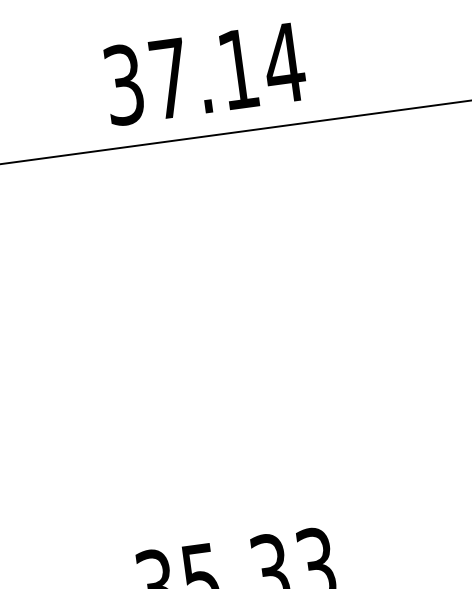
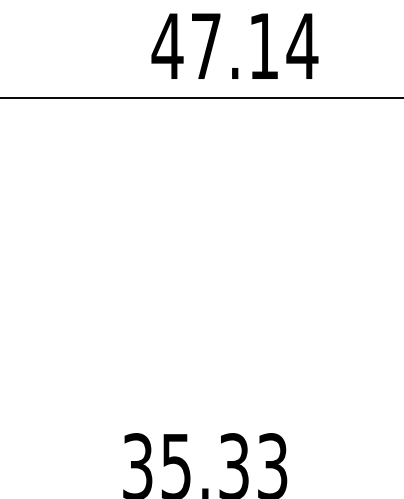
text: (123, 85) -> (167, 46), 37.14 -> 47.14

